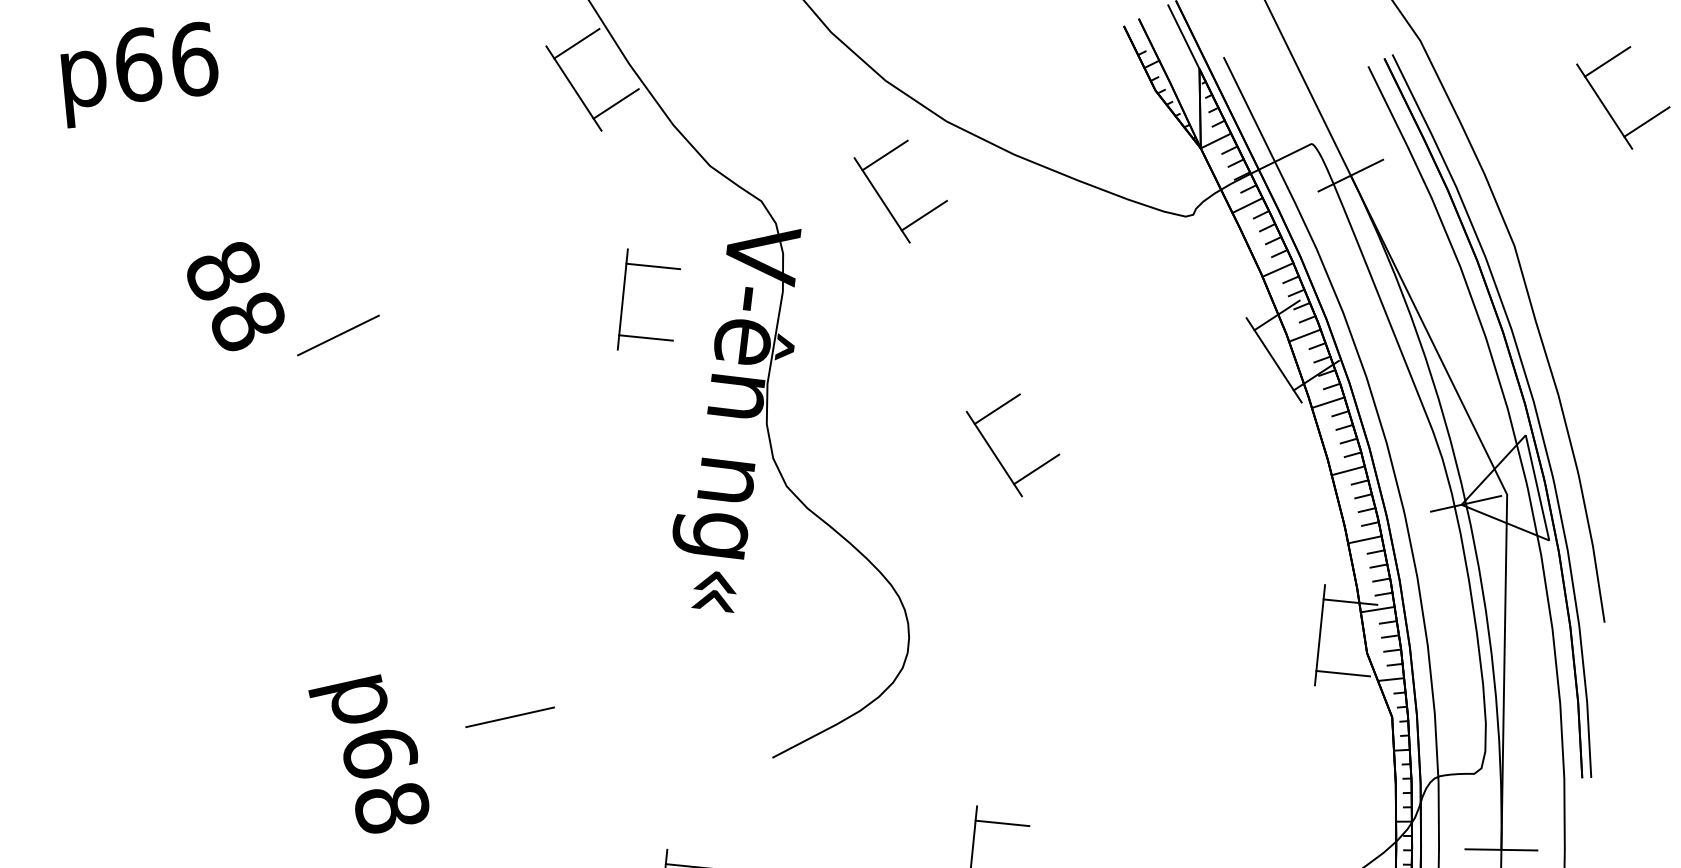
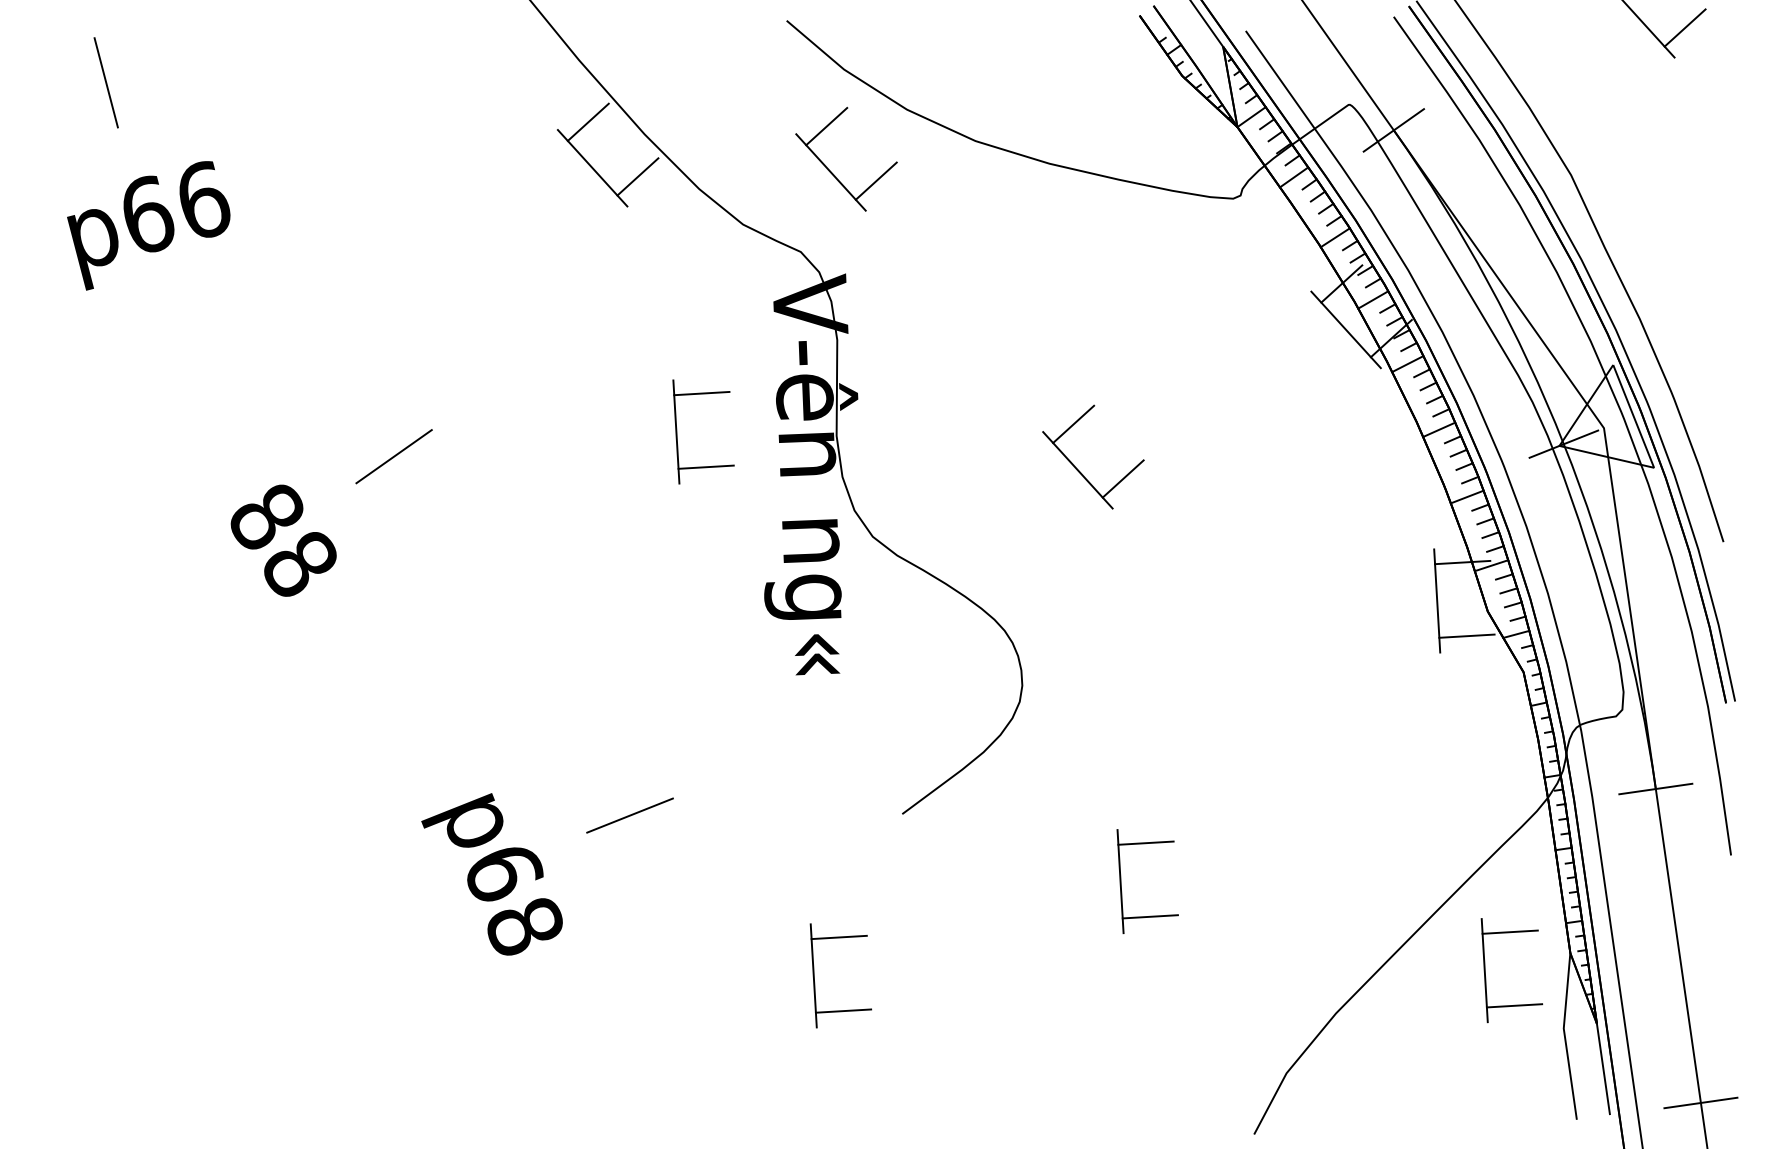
part: (883, 200) -> (832, 172), moved
text: (235, 296) -> (283, 540), moved
part: (623, 299) -> (677, 431), moved

